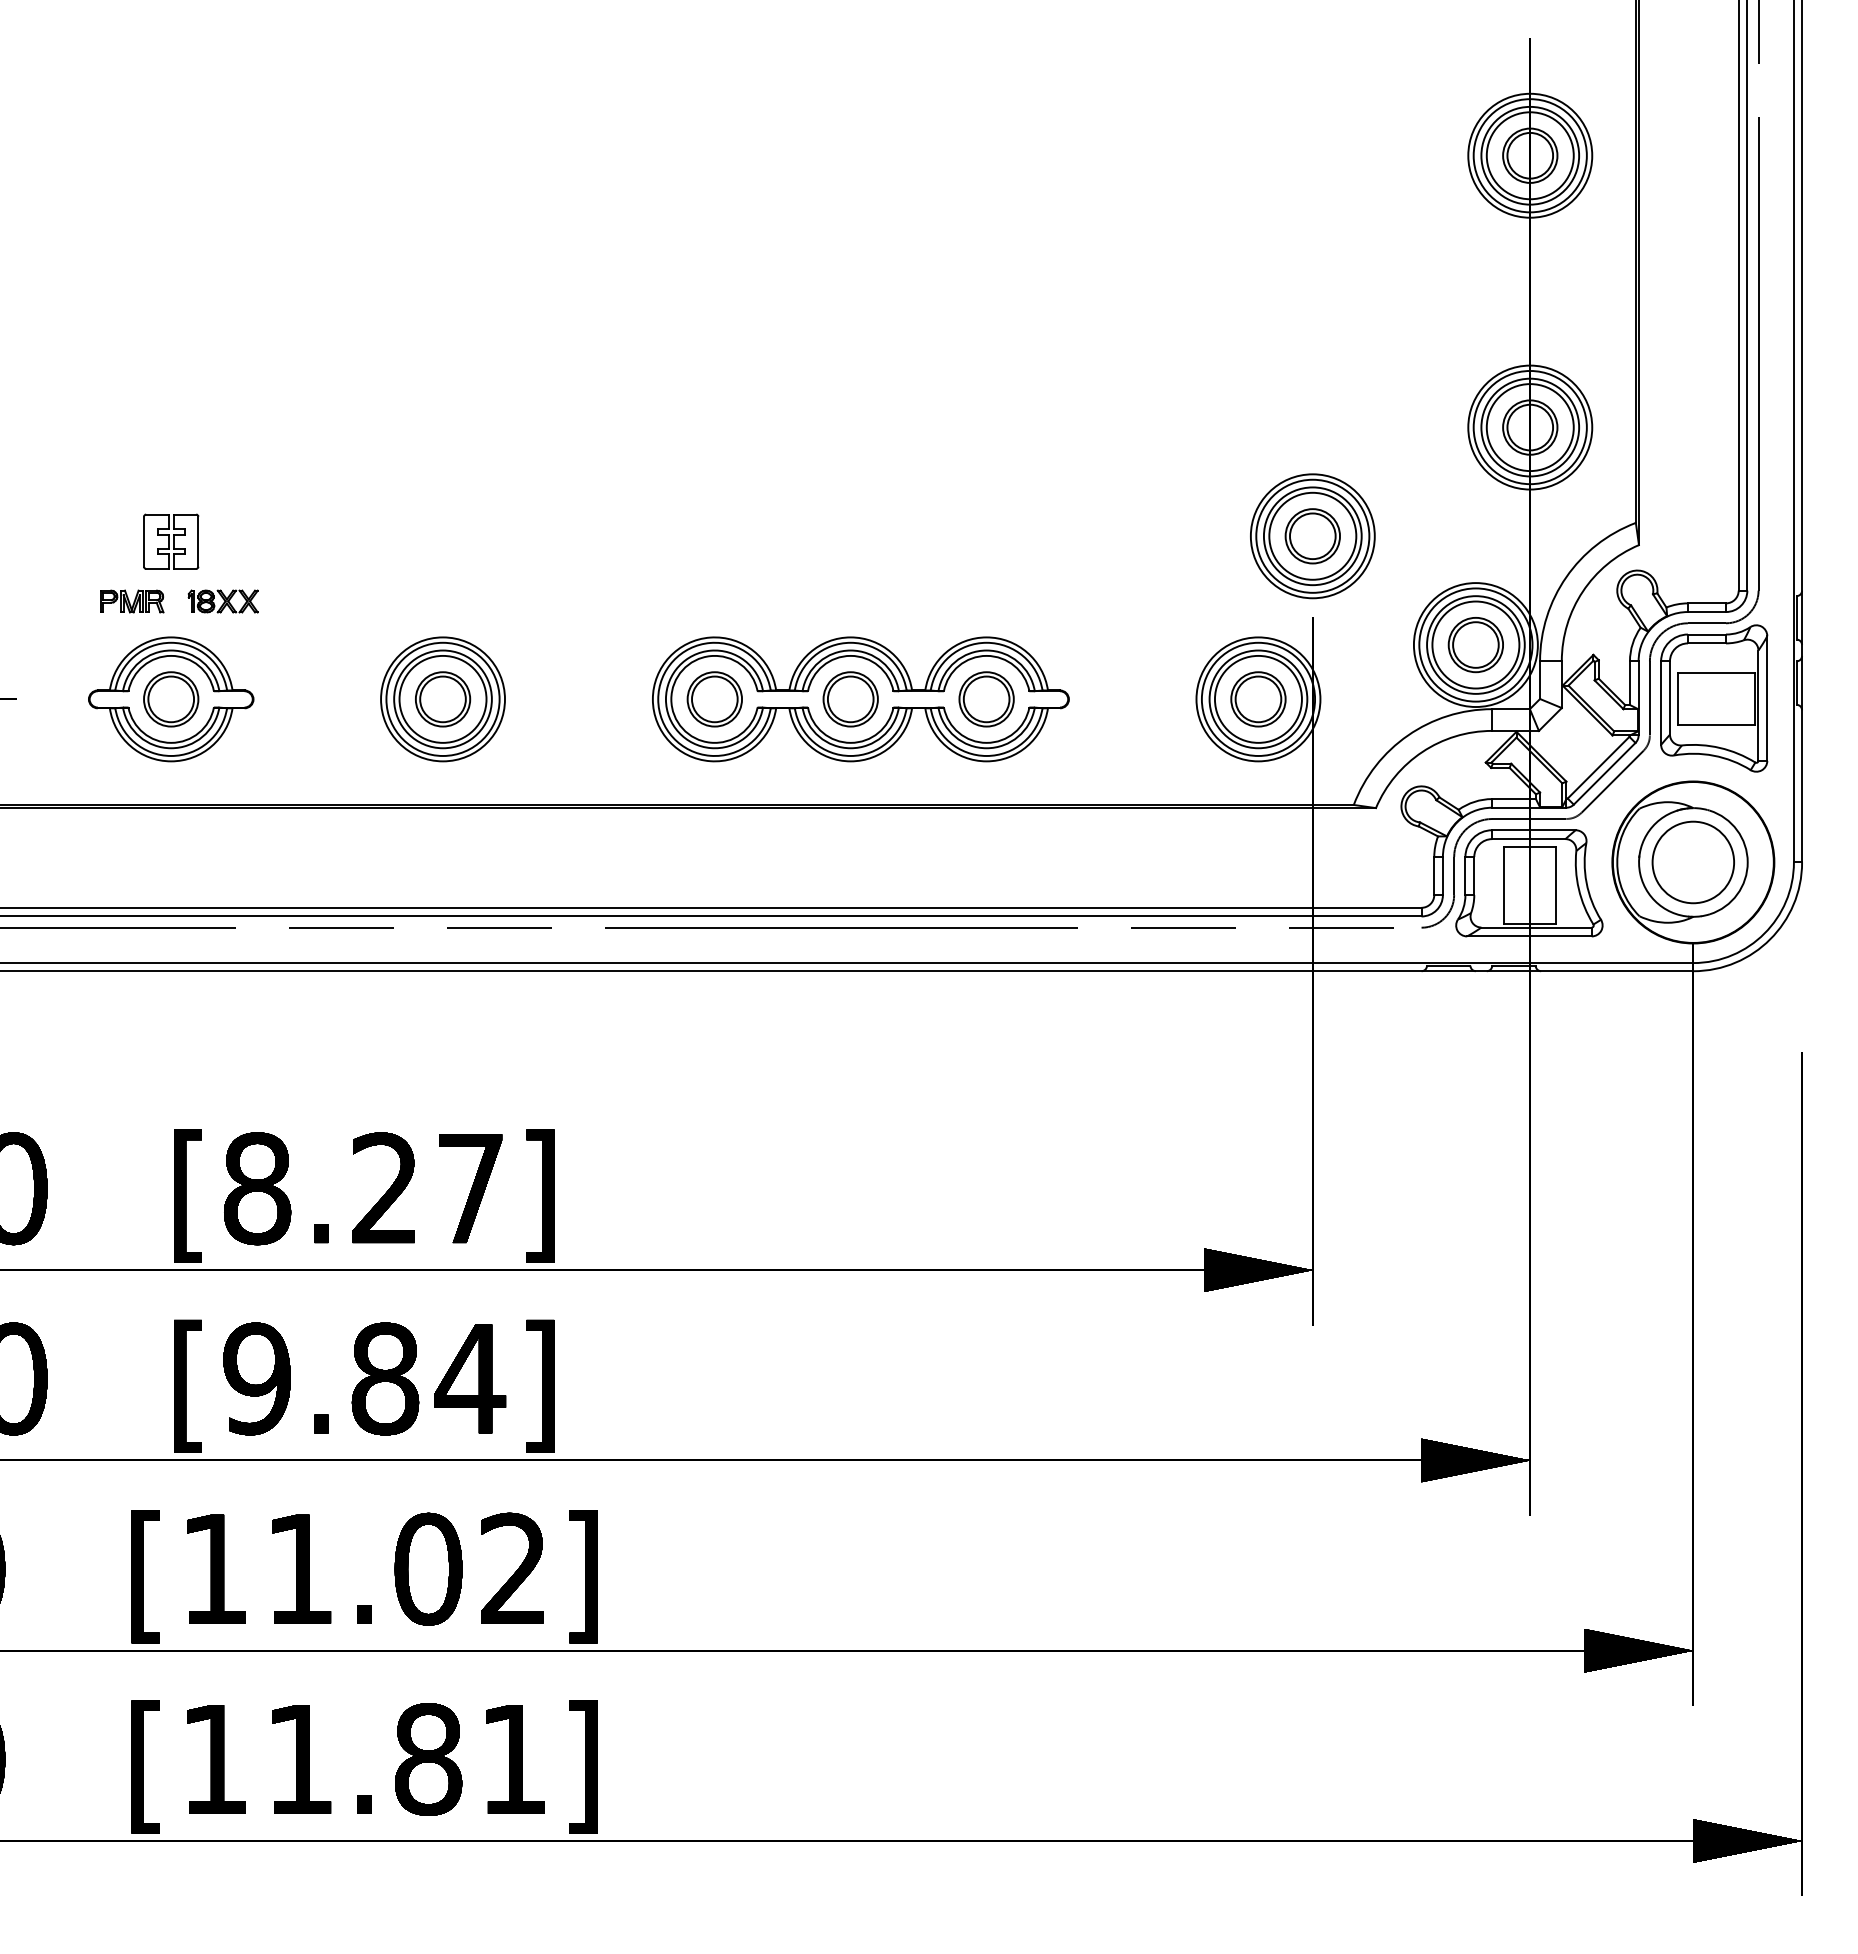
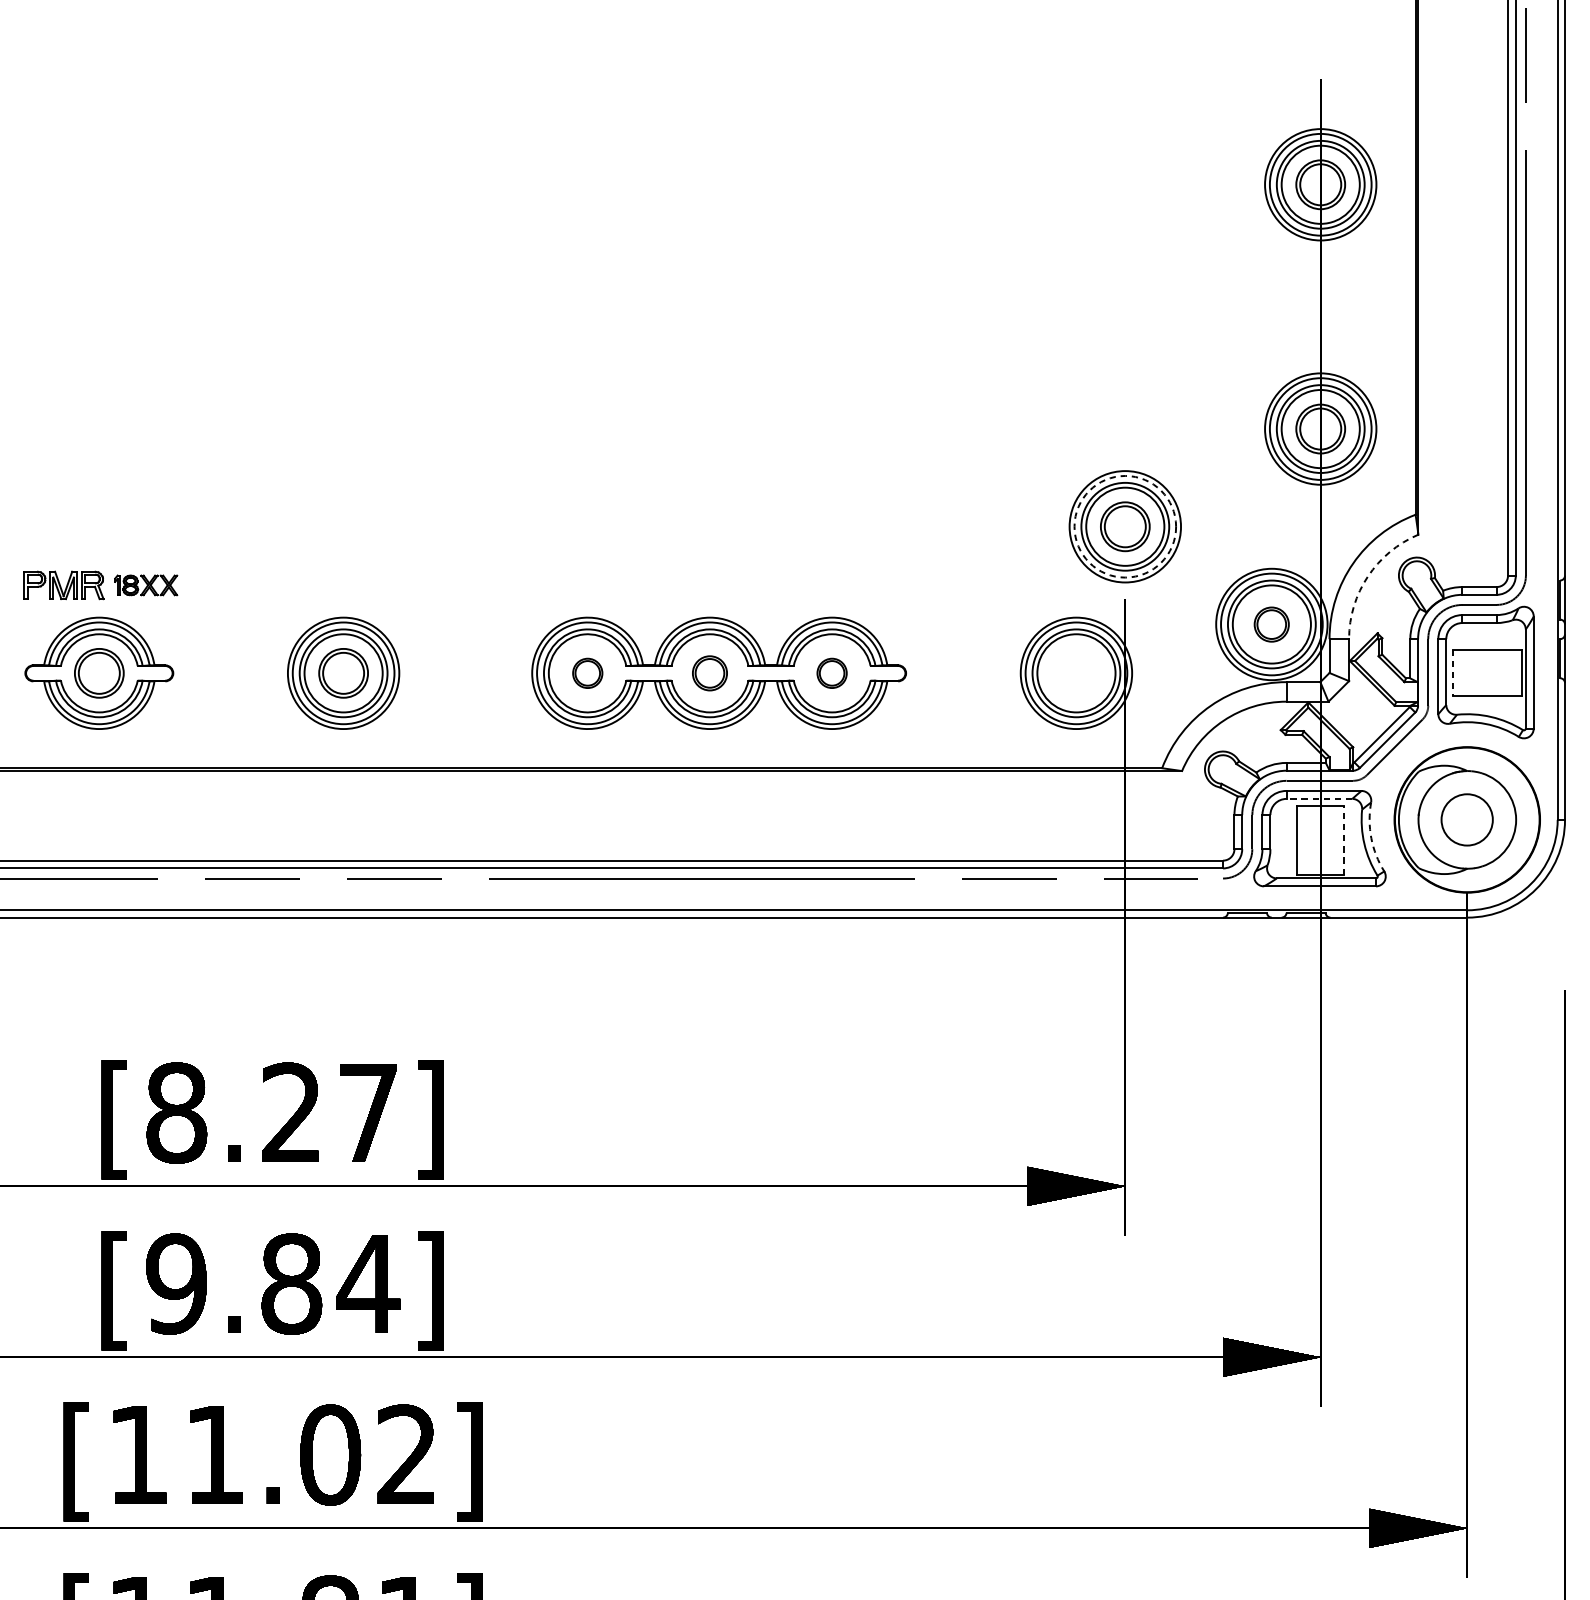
circle: (1312, 535) -> (1125, 526), solid -> dashed
part: (171, 541) -> (99, 531), removed
arc: (1582, 591) -> (1367, 576), solid -> dashed
part: (132, 601) -> (64, 585), size x1.4
part: (1475, 645) -> (1271, 624), size x0.7
line: (1677, 698) -> (1453, 672), solid -> dashed
part: (714, 699) -> (587, 673), size x0.6
part: (850, 699) -> (709, 673), size x0.7
part: (986, 699) -> (832, 673), size x0.6
part: (1258, 699) -> (1076, 673), removed
line: (1528, 839) -> (1319, 799), solid -> dashed
circle: (1692, 862) -> (1466, 819), size x0.7
arc: (1586, 882) -> (1371, 837), solid -> dashed
line: (1555, 884) -> (1343, 839), solid -> dashed

